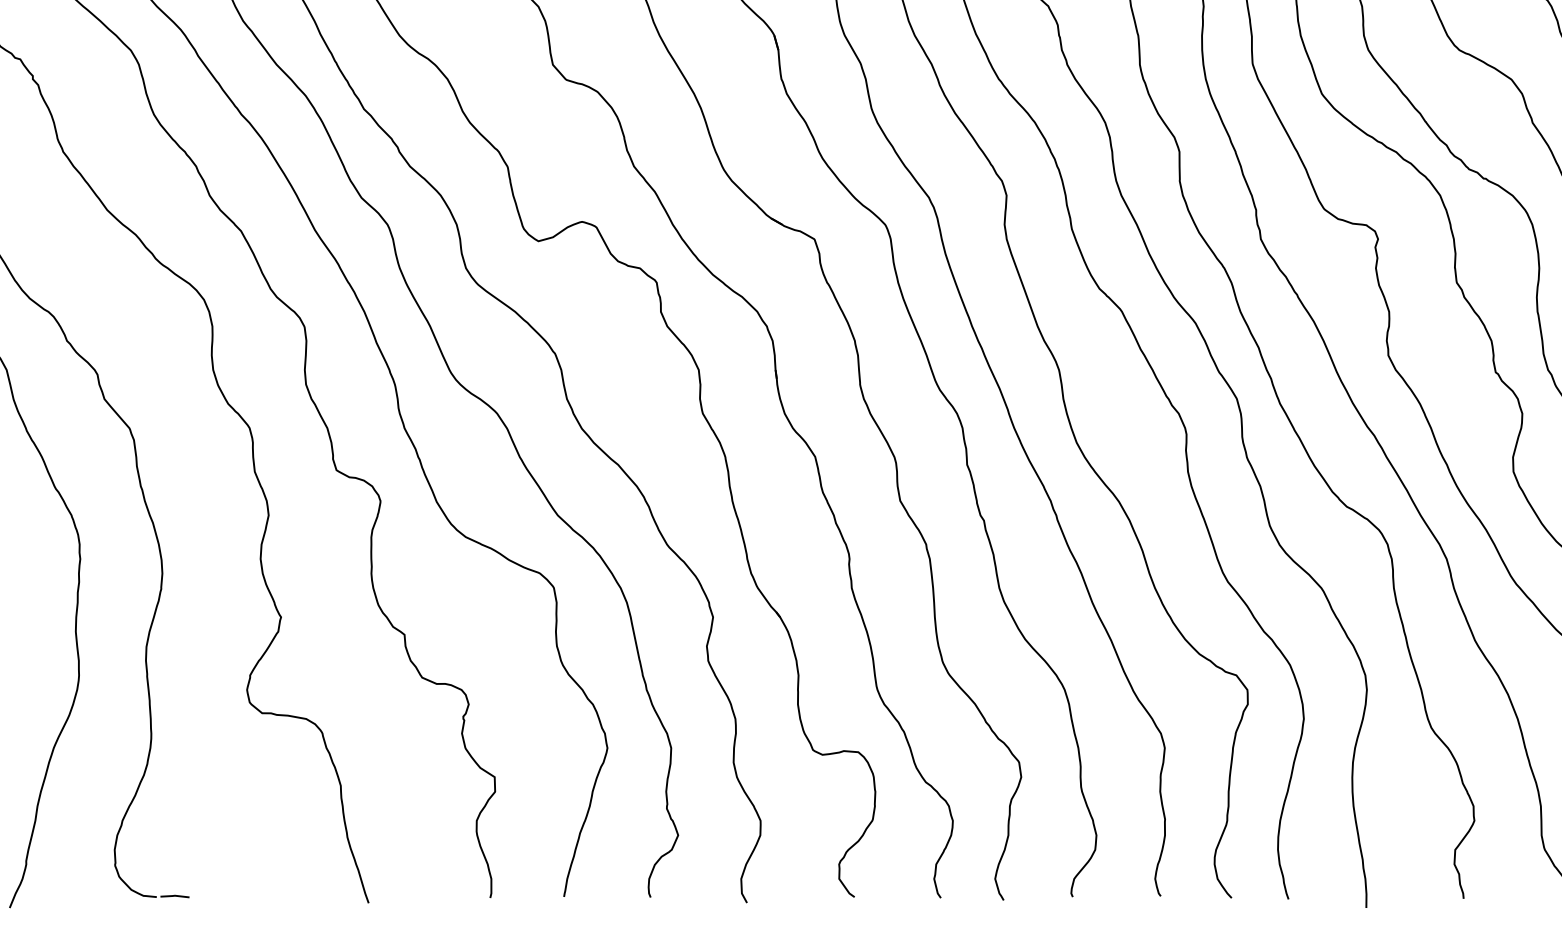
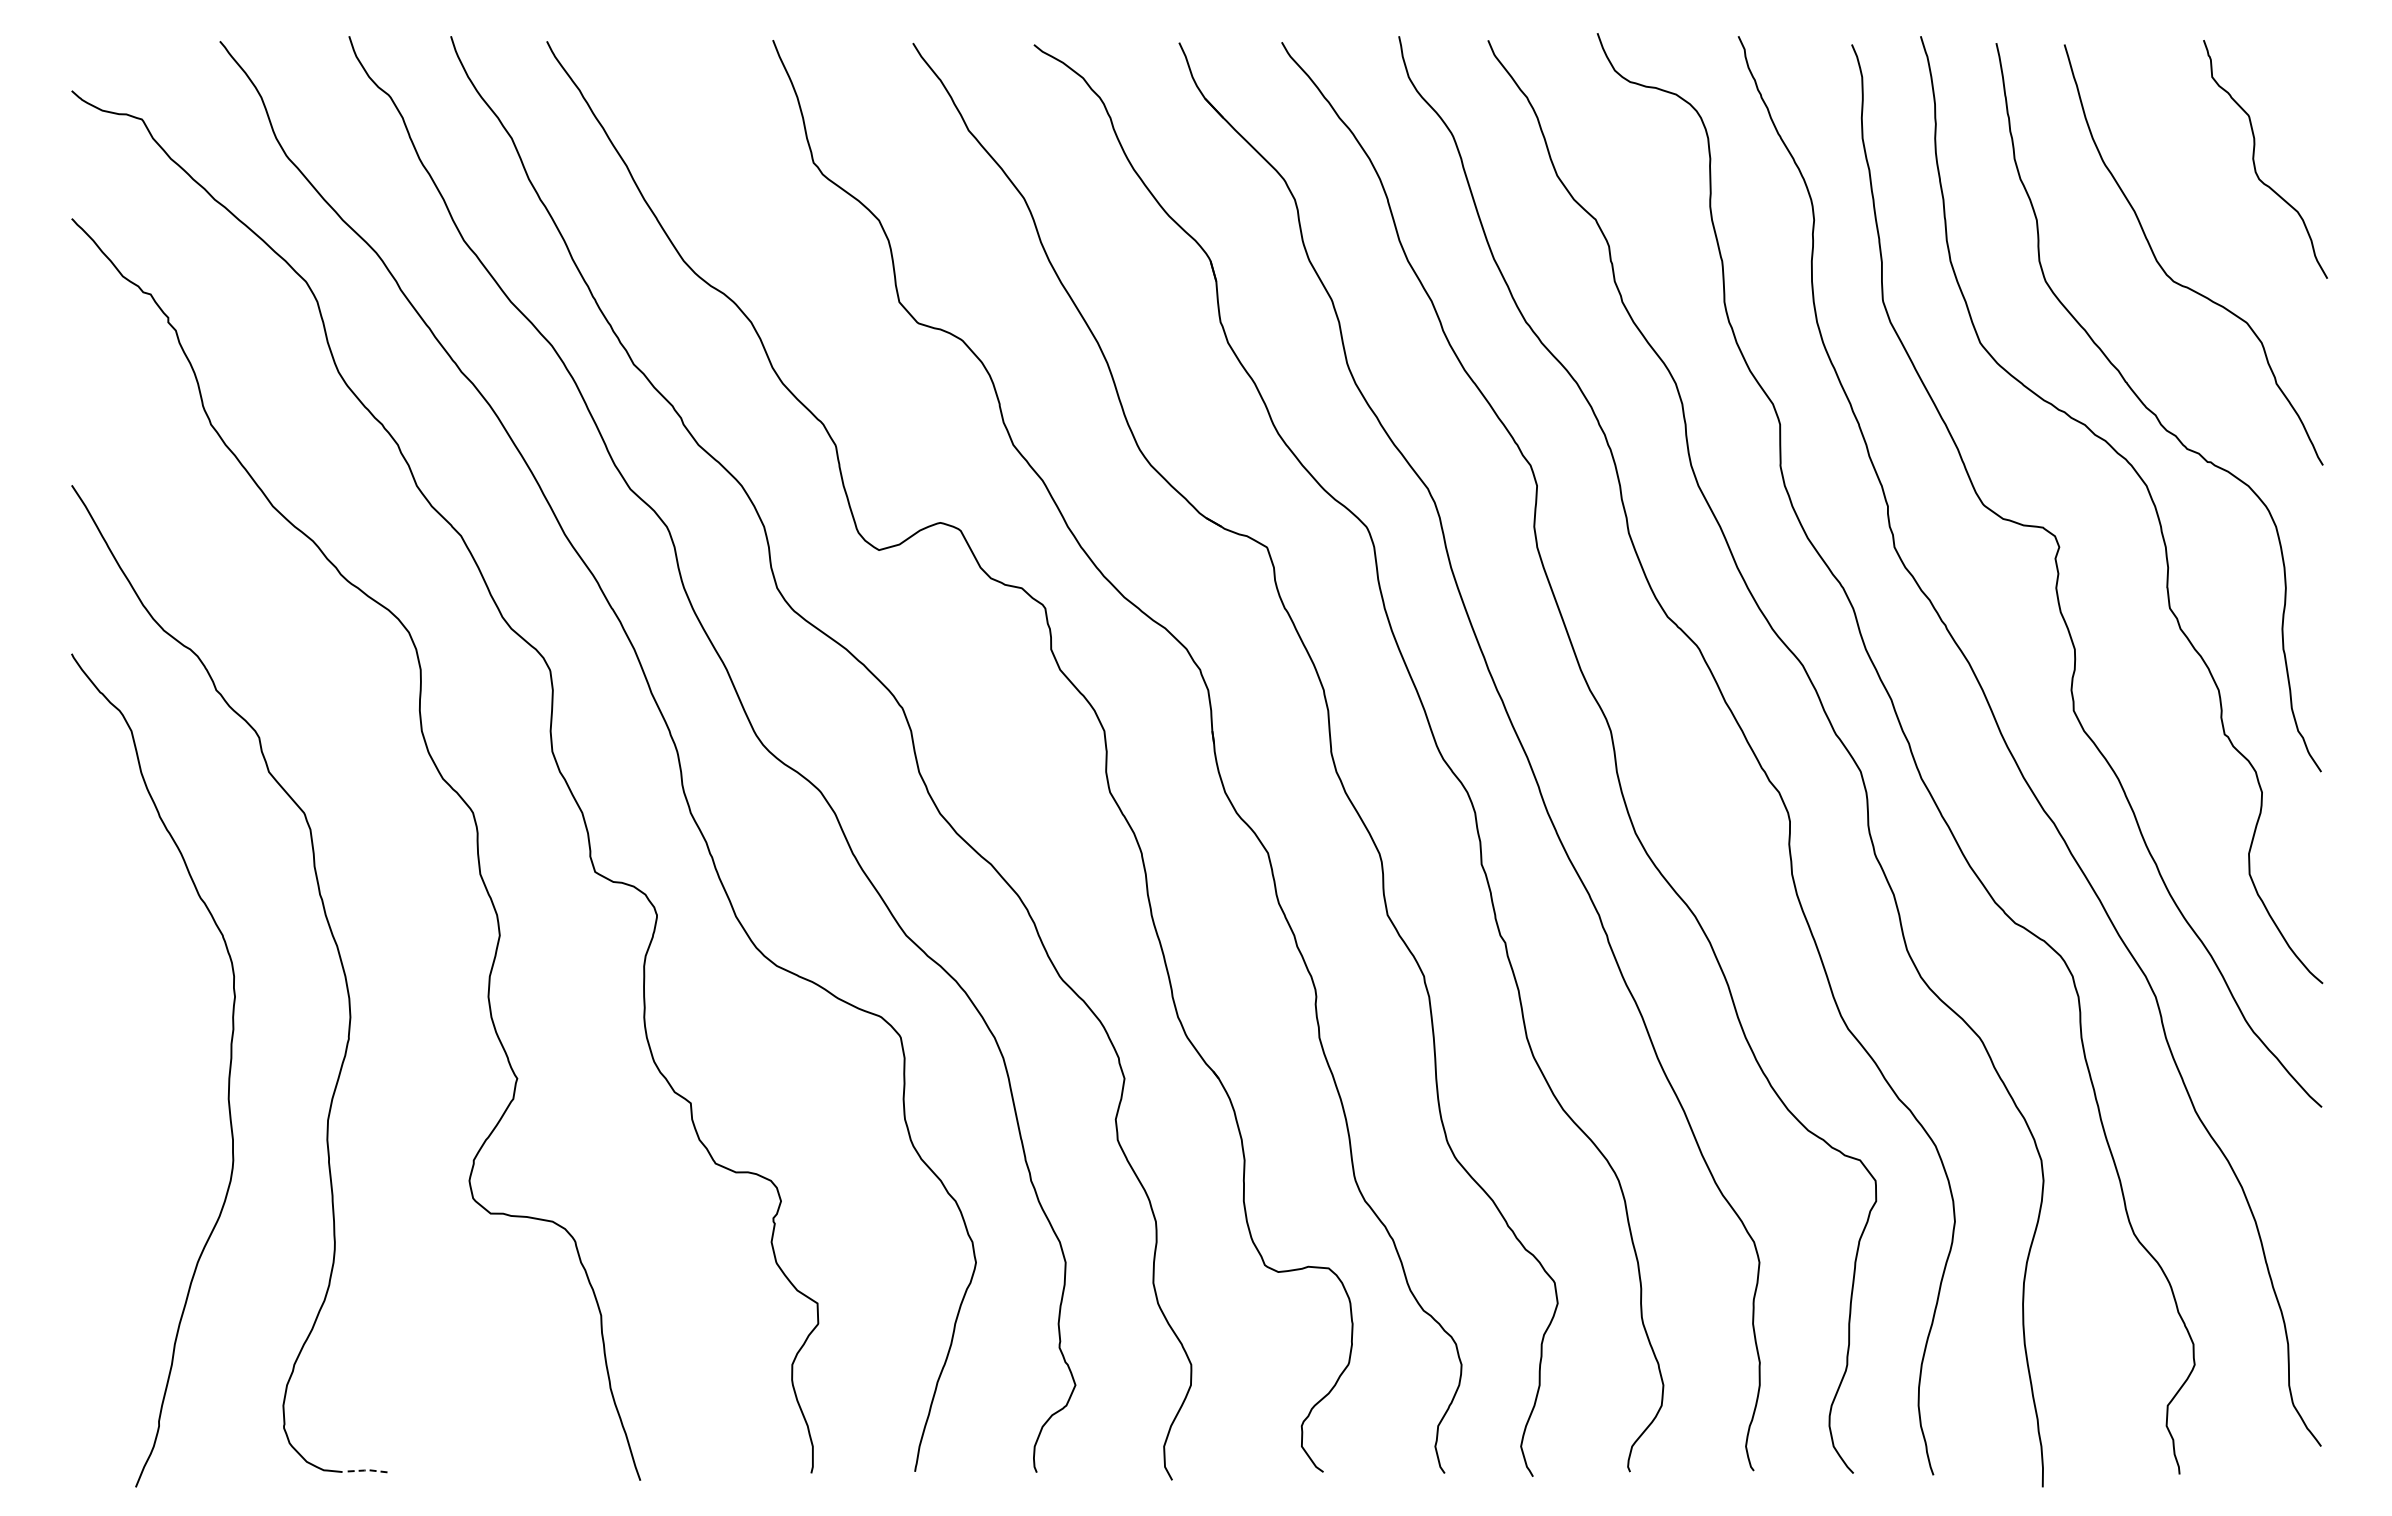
line: (175, 896) -> (368, 1470), solid -> dashed

